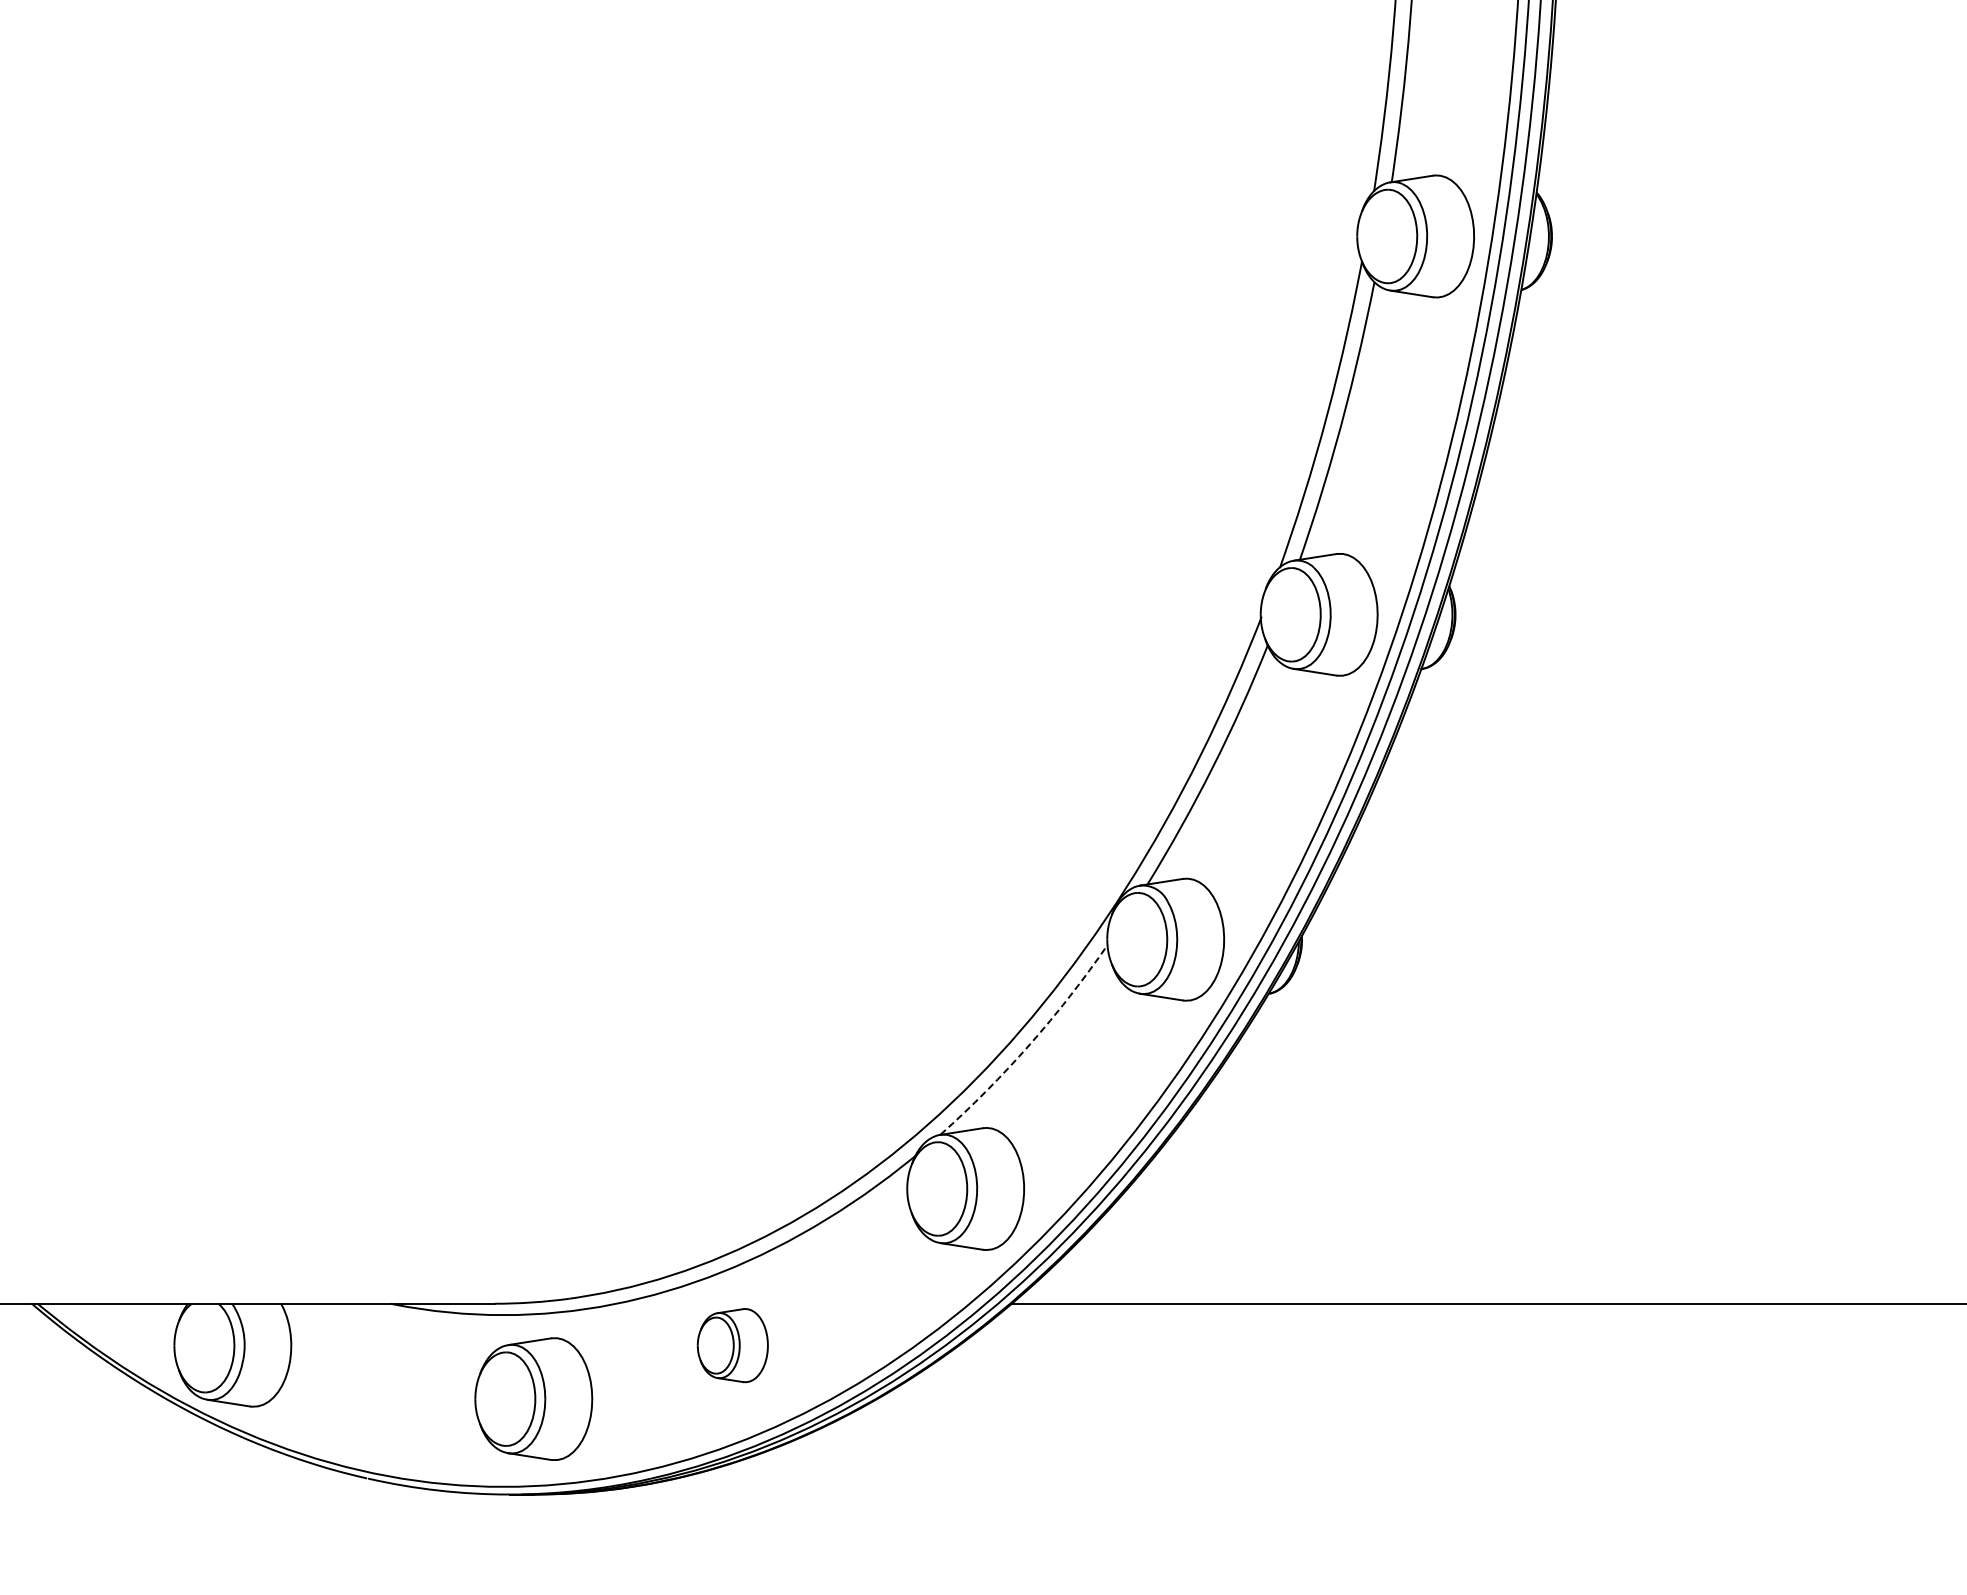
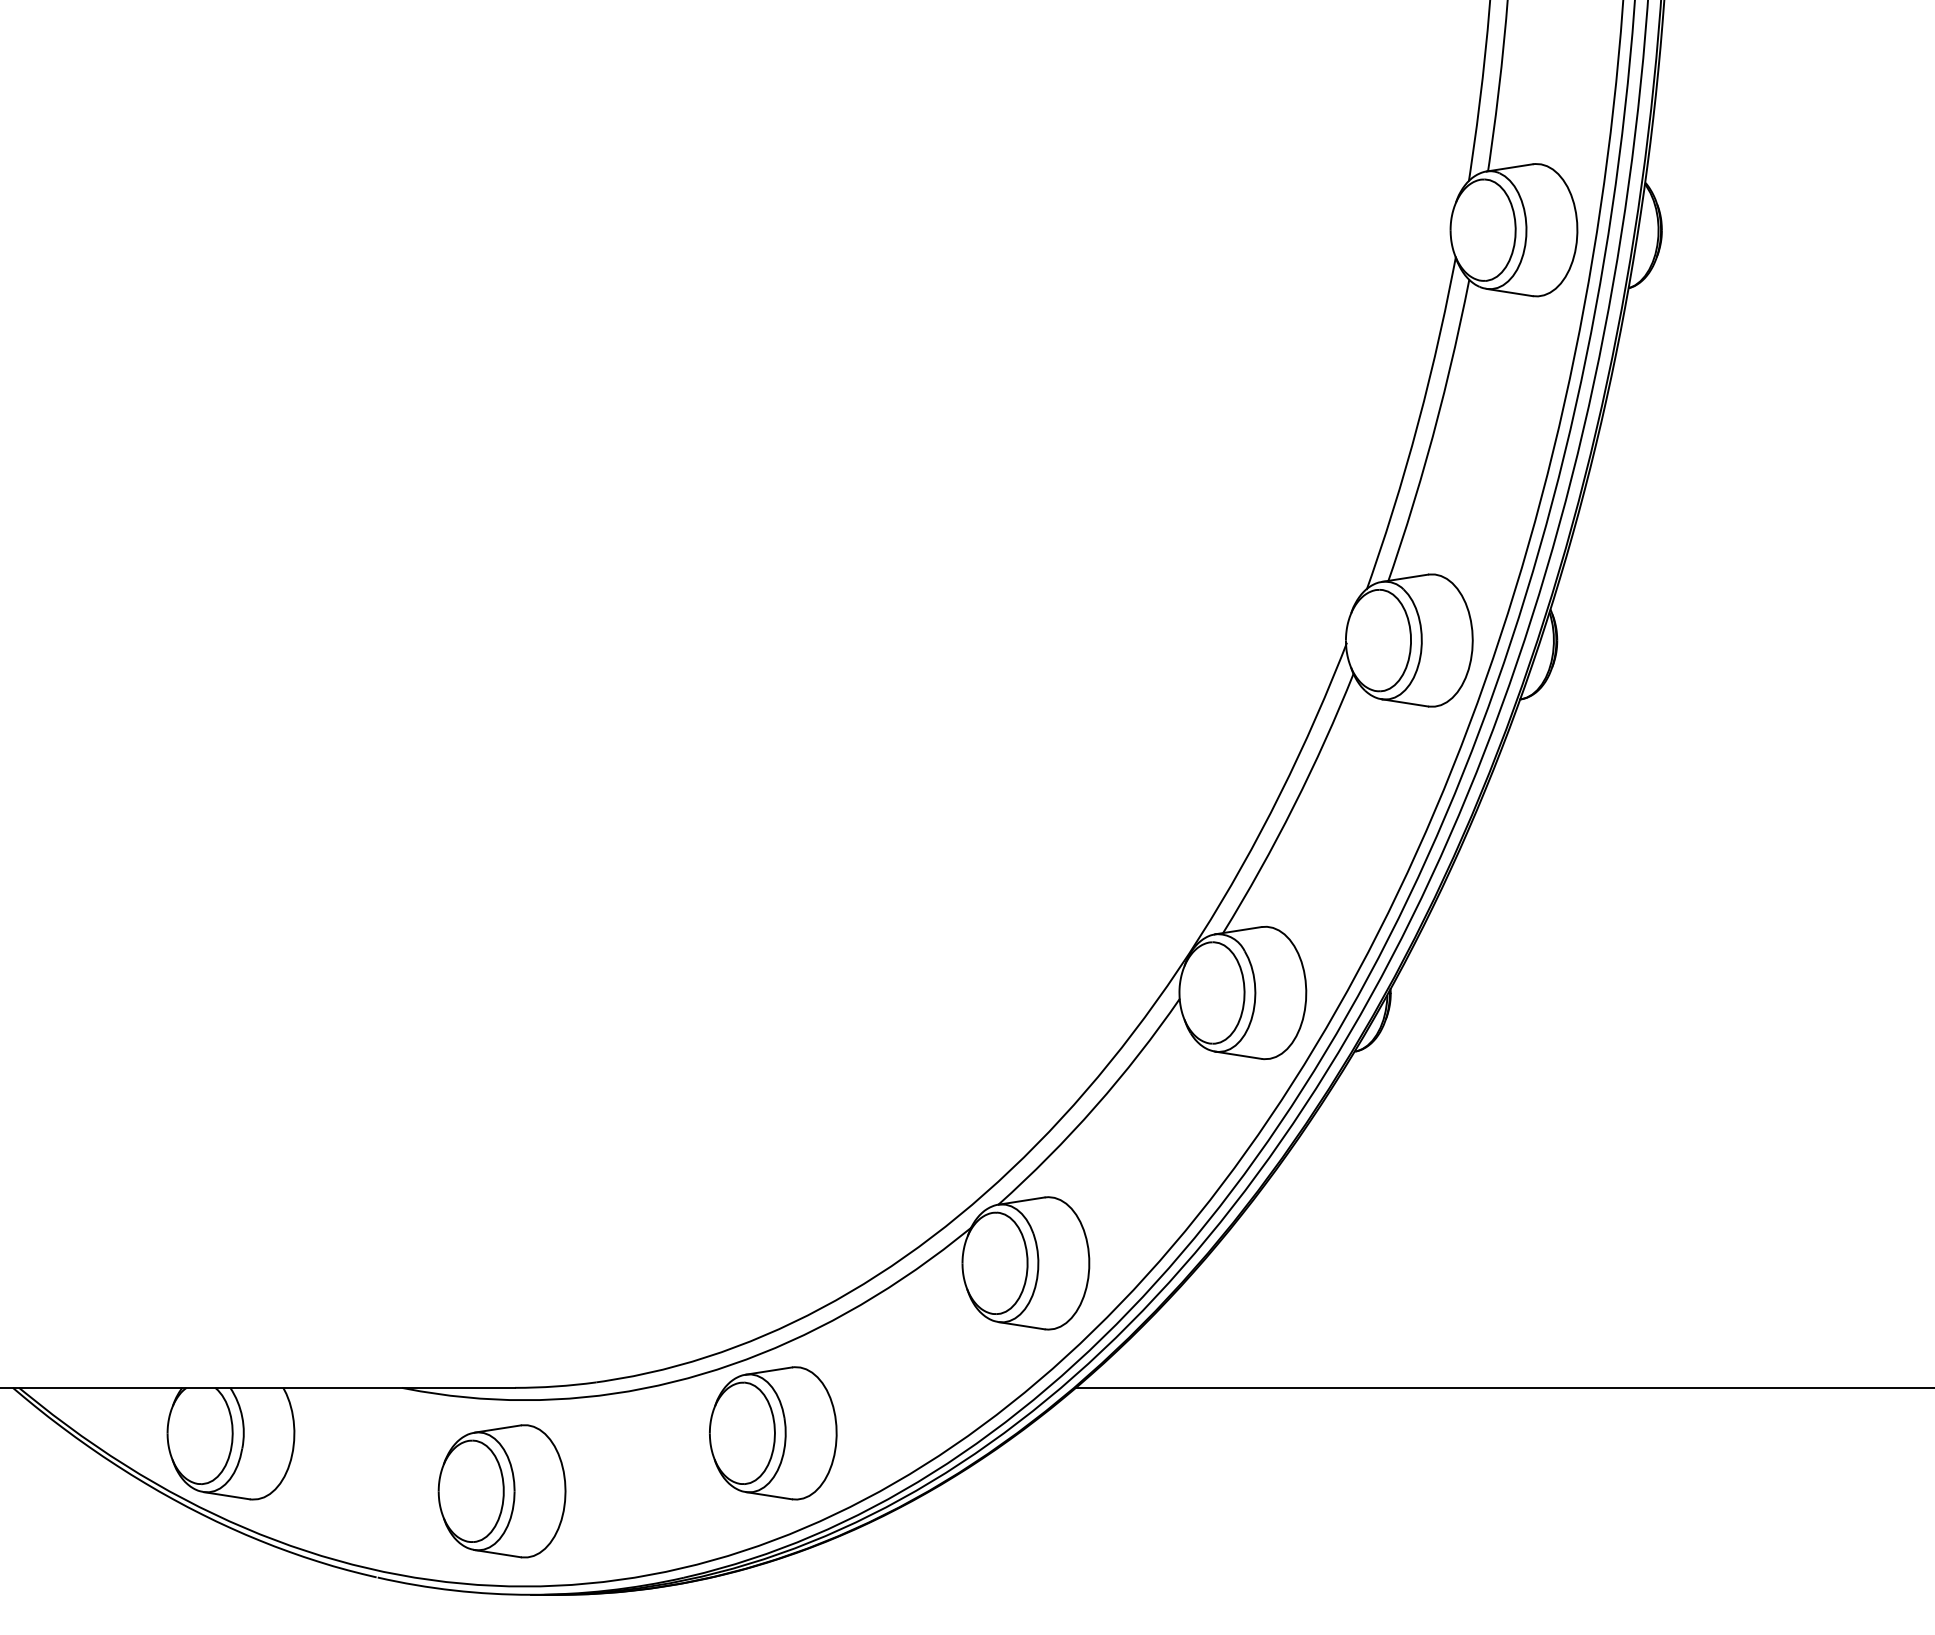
arc: (1029, 1044) -> (1095, 1106), dashed -> solid
part: (732, 1345) -> (772, 1433), size x1.67
part: (533, 1398) -> (501, 1490), moved

